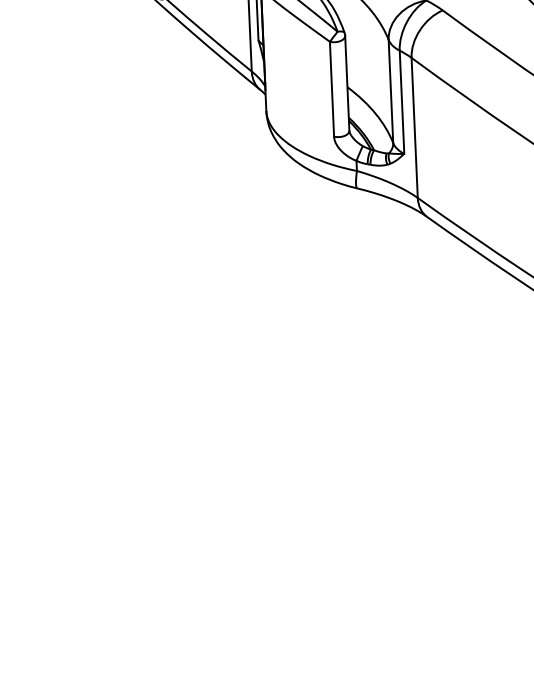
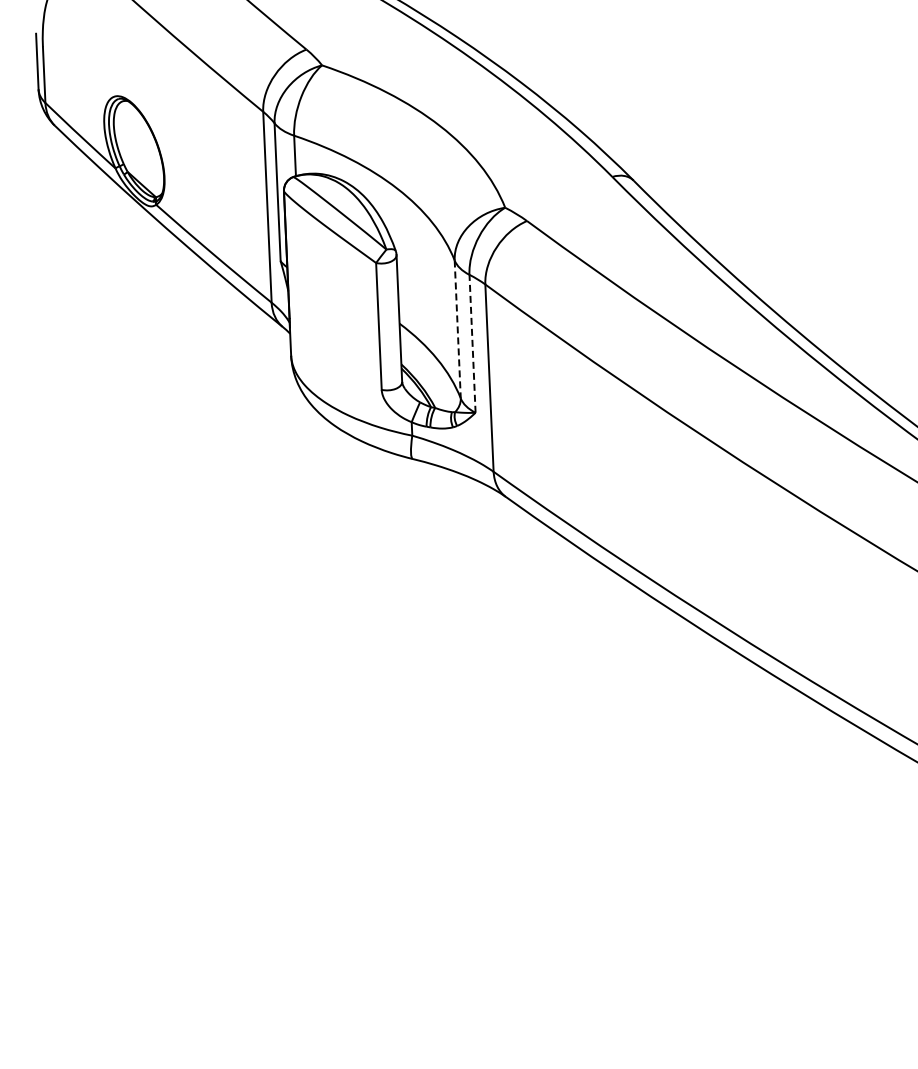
line: (390, 91) -> (457, 329), solid -> dashed
line: (401, 102) -> (472, 343), solid -> dashed

